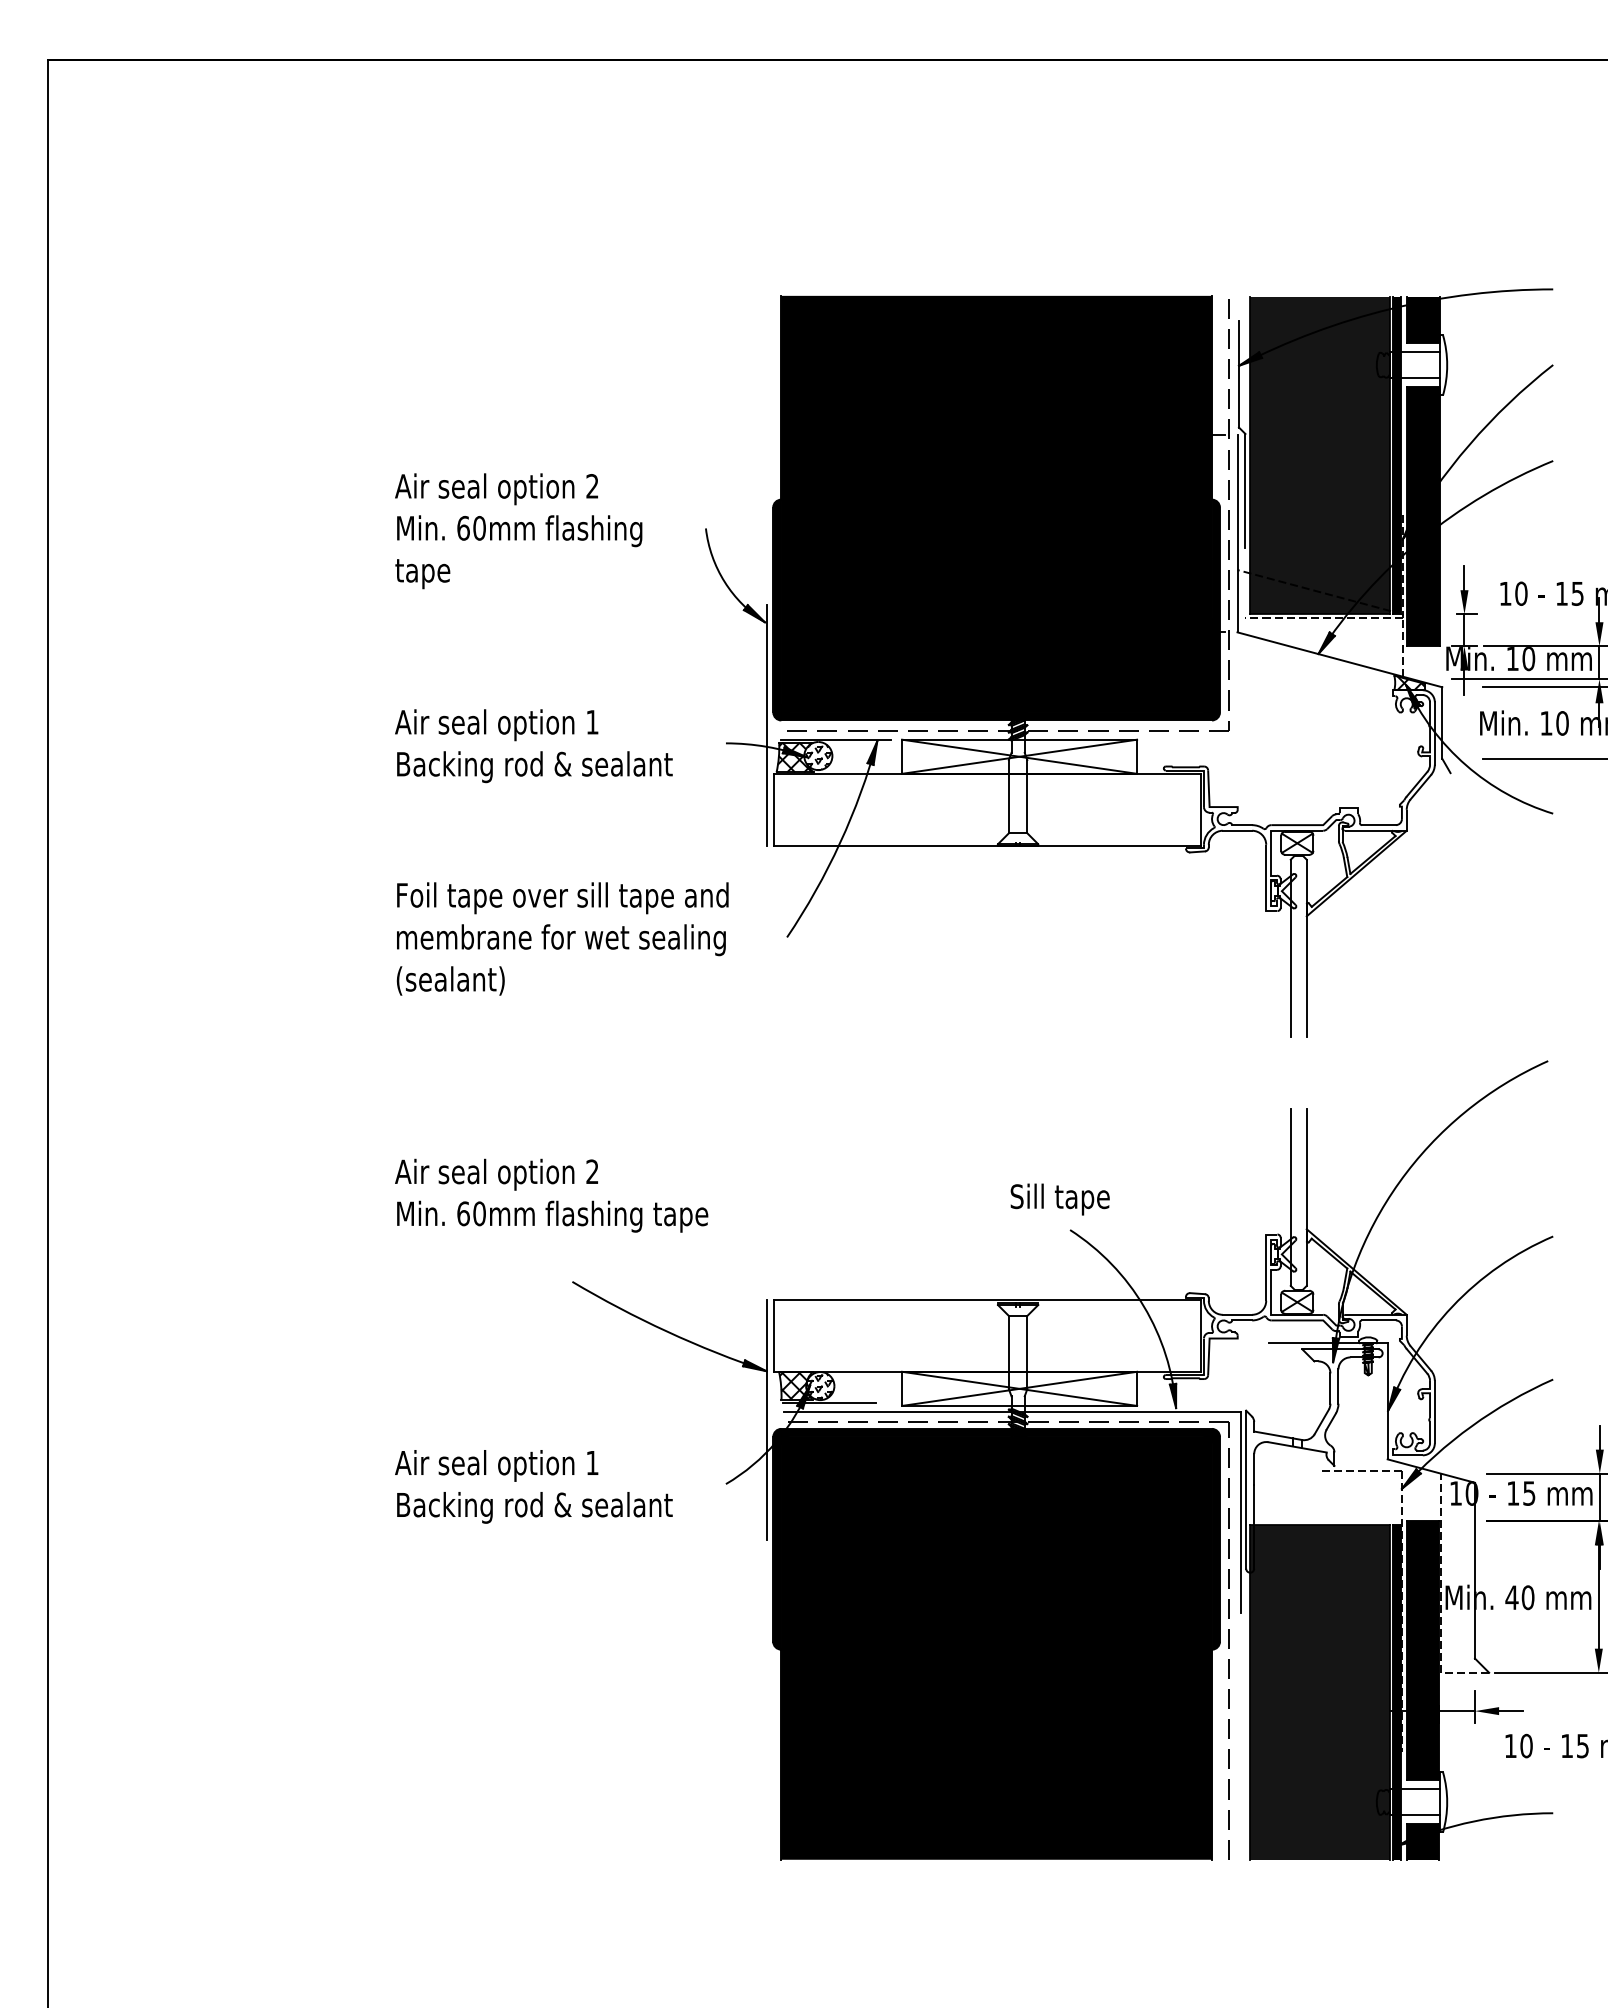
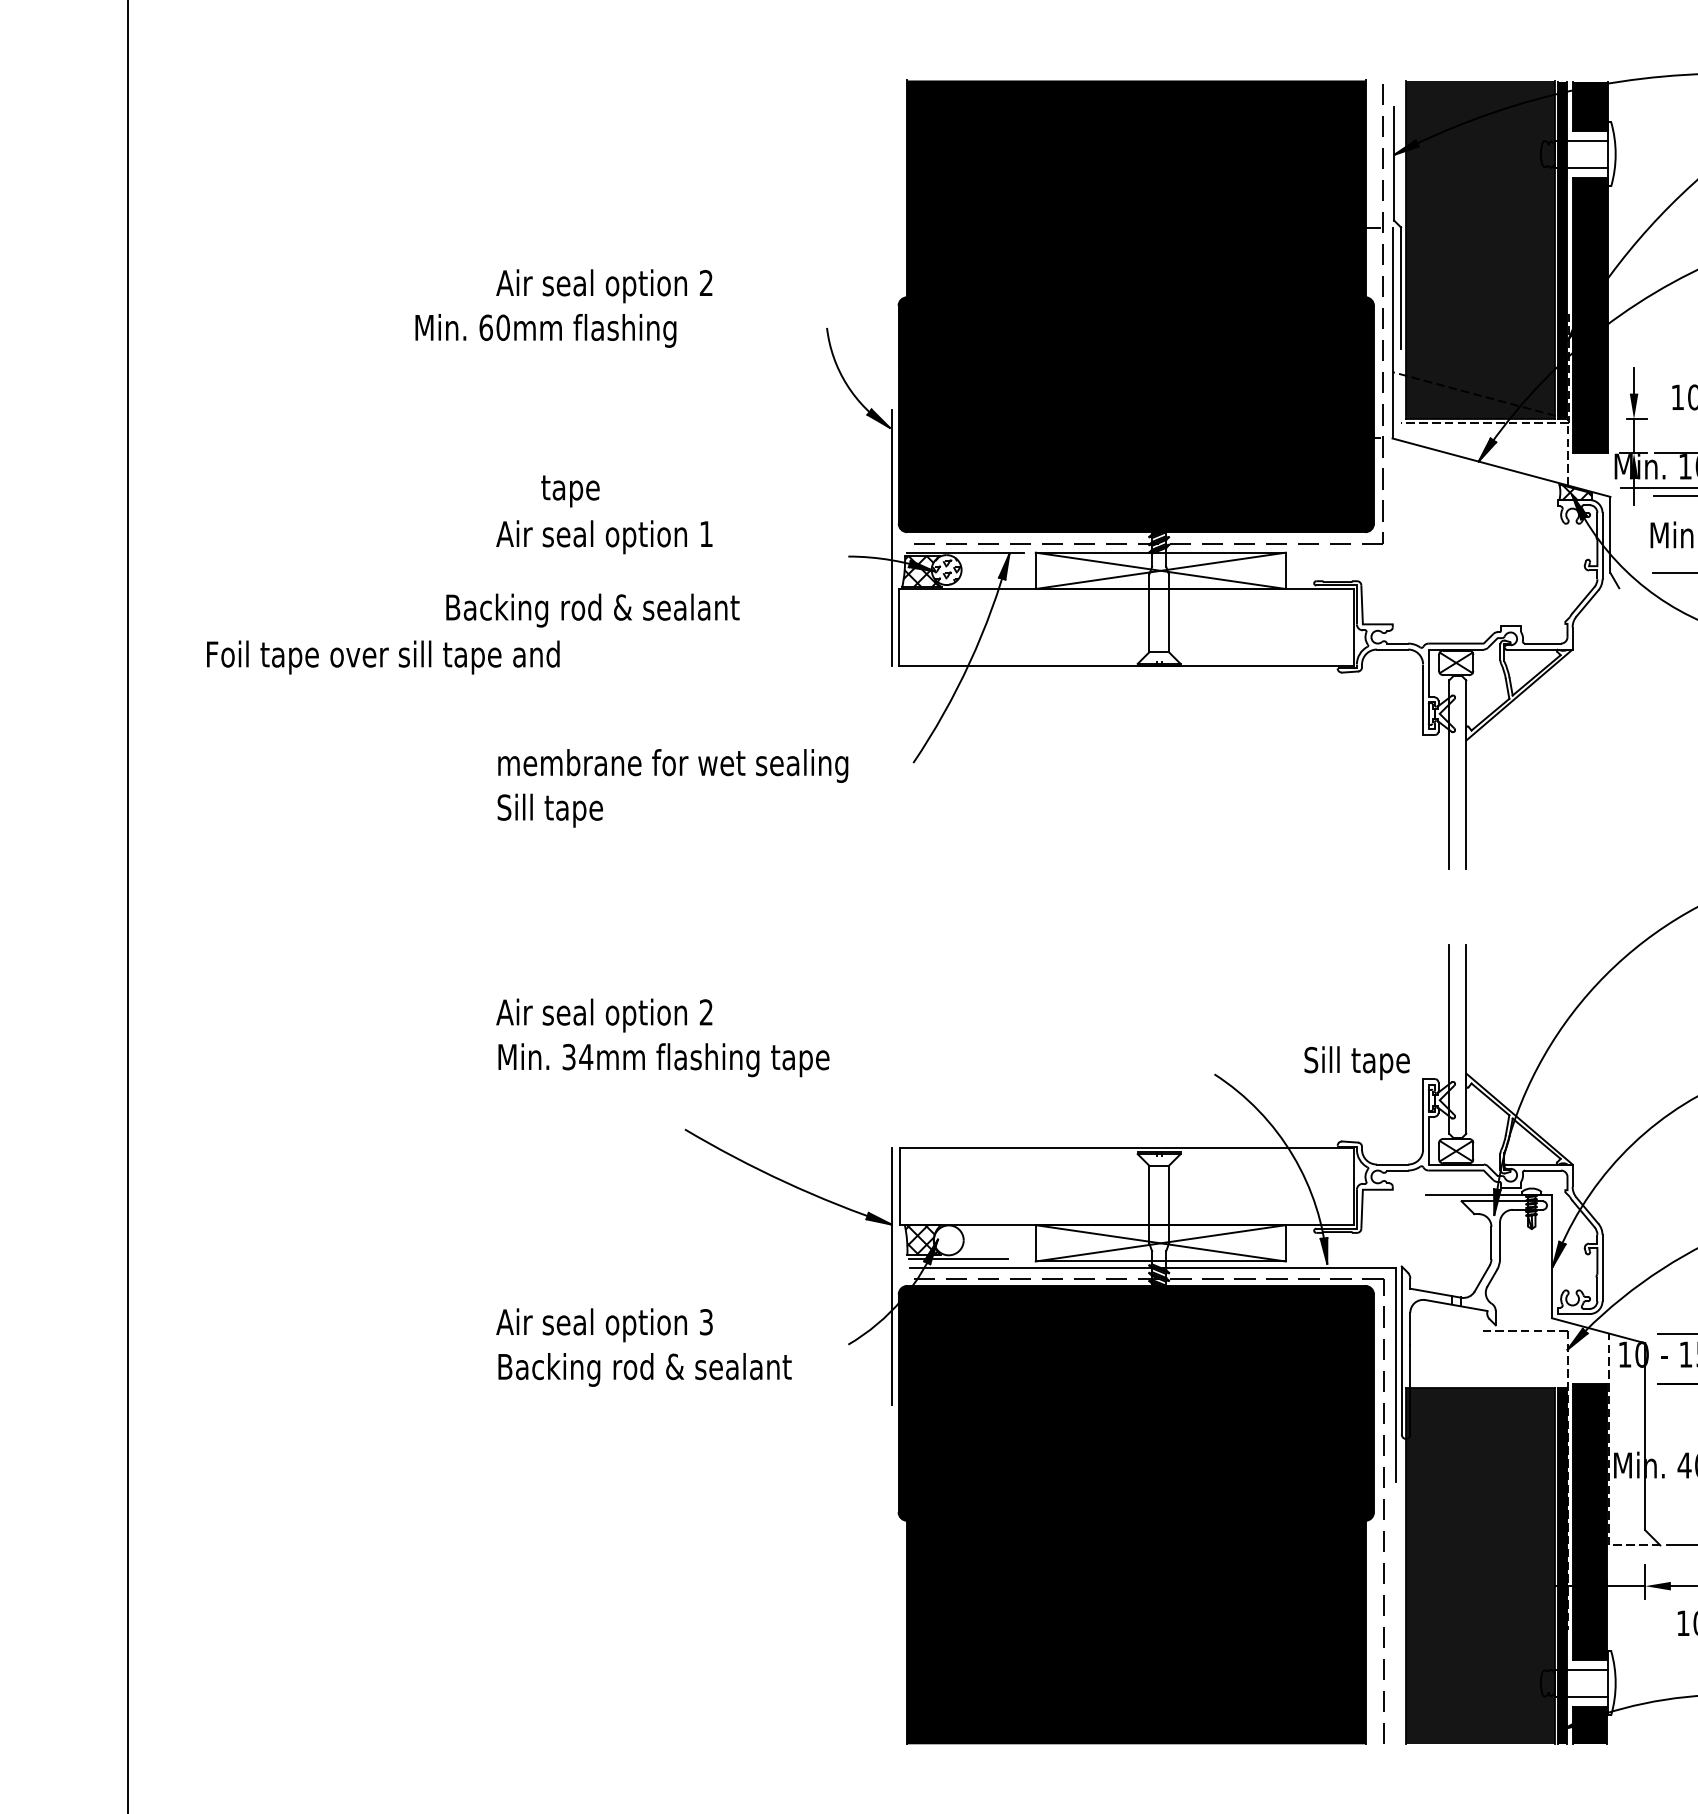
text: (519, 531) -> (545, 331), moved
text: (422, 574) -> (570, 491), moved
text: (534, 767) -> (592, 610), moved
text: (562, 898) -> (382, 657), moved
text: (450, 982) -> (555, 810), (sealant) -> Sill tape
text: (1059, 1199) -> (1356, 1063), moved
text: (471, 1213) -> (577, 1056), 60mm -> 34mm
hatch: (819, 1386) -> (947, 1240), removed
text: (592, 1462) -> (706, 1321), 1 -> 3

